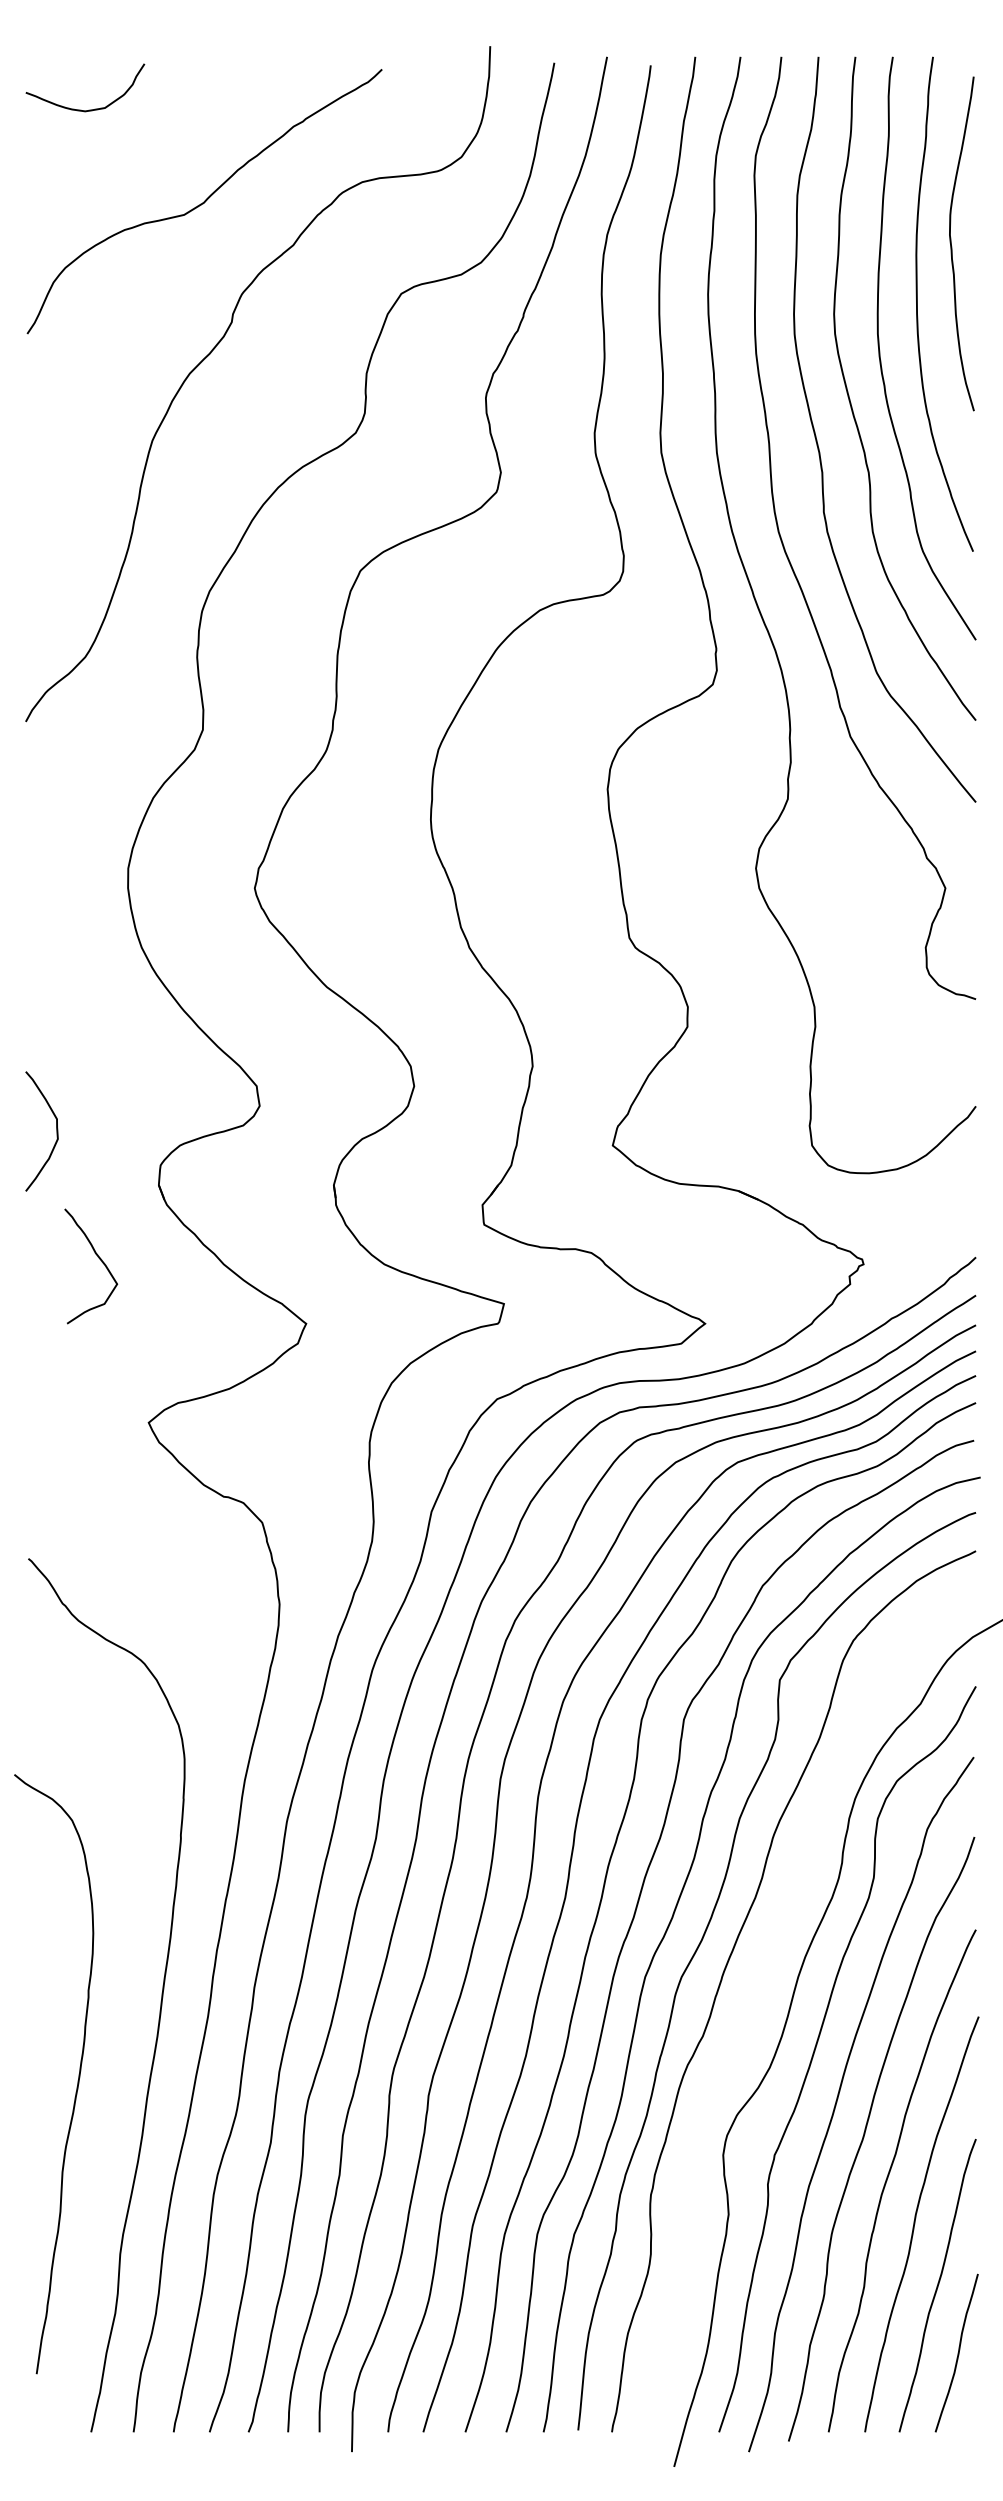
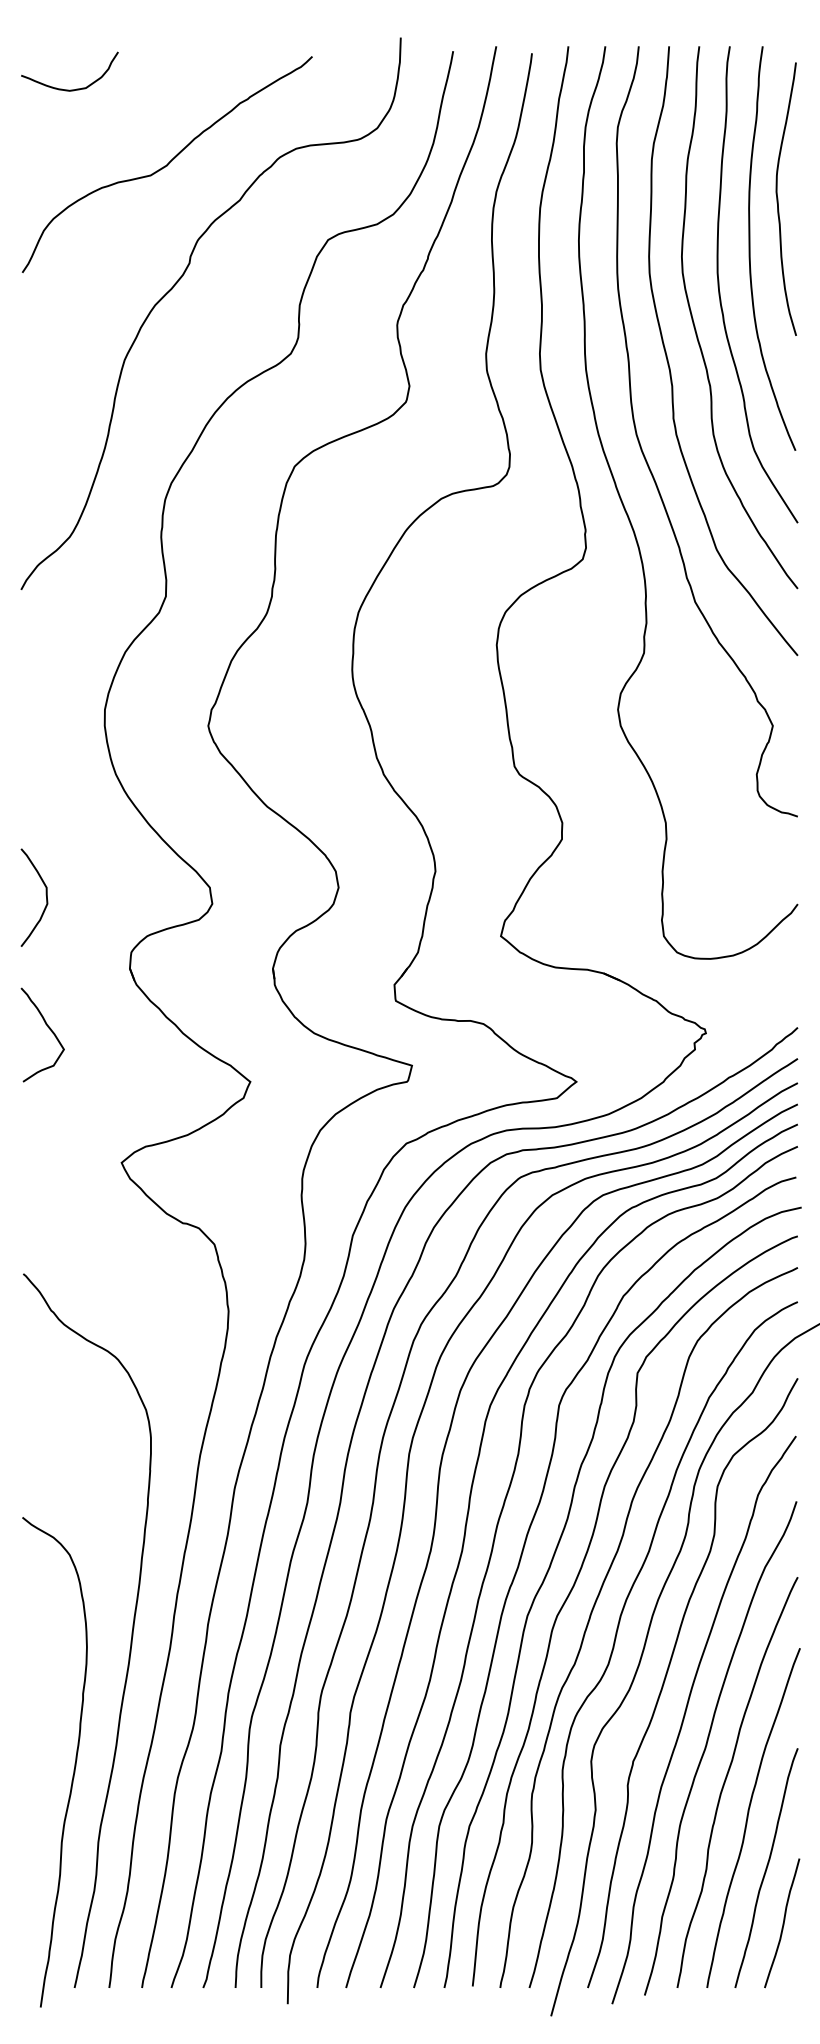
curve: (56, 1131) -> (46, 897), moved
curve: (98, 1258) -> (48, 1028), moved
curve: (754, 2002) -> (616, 1636), added
curve: (77, 2080) -> (74, 1767), moved

